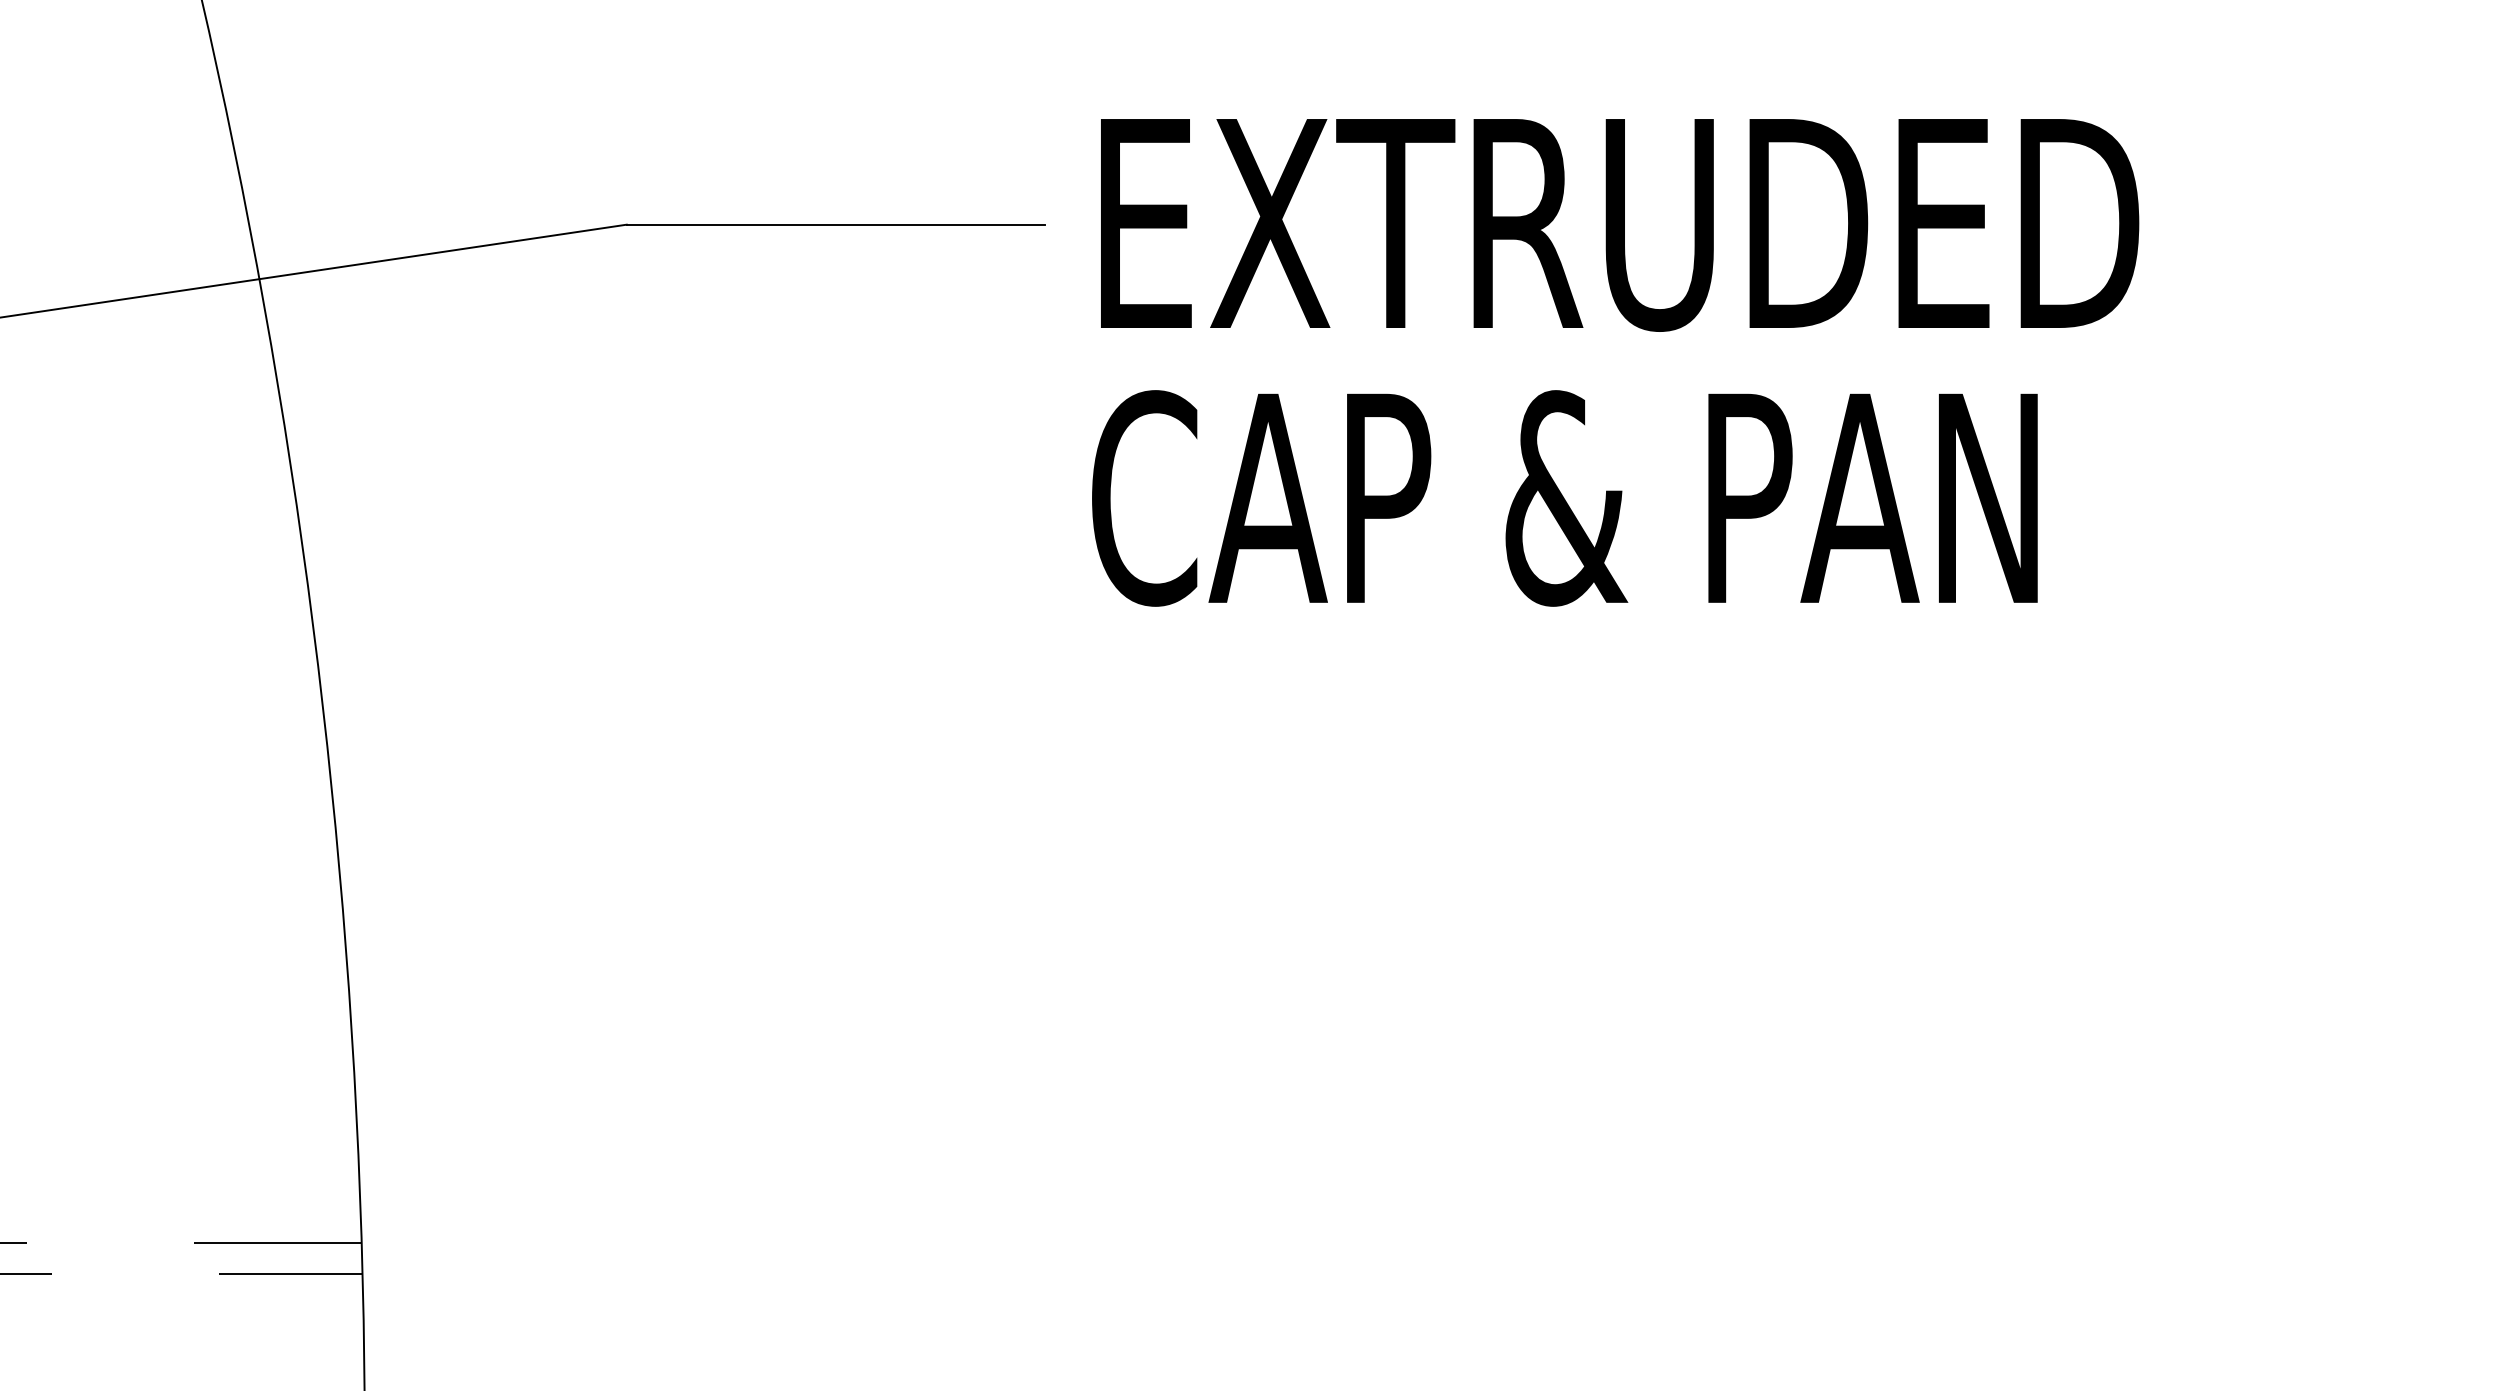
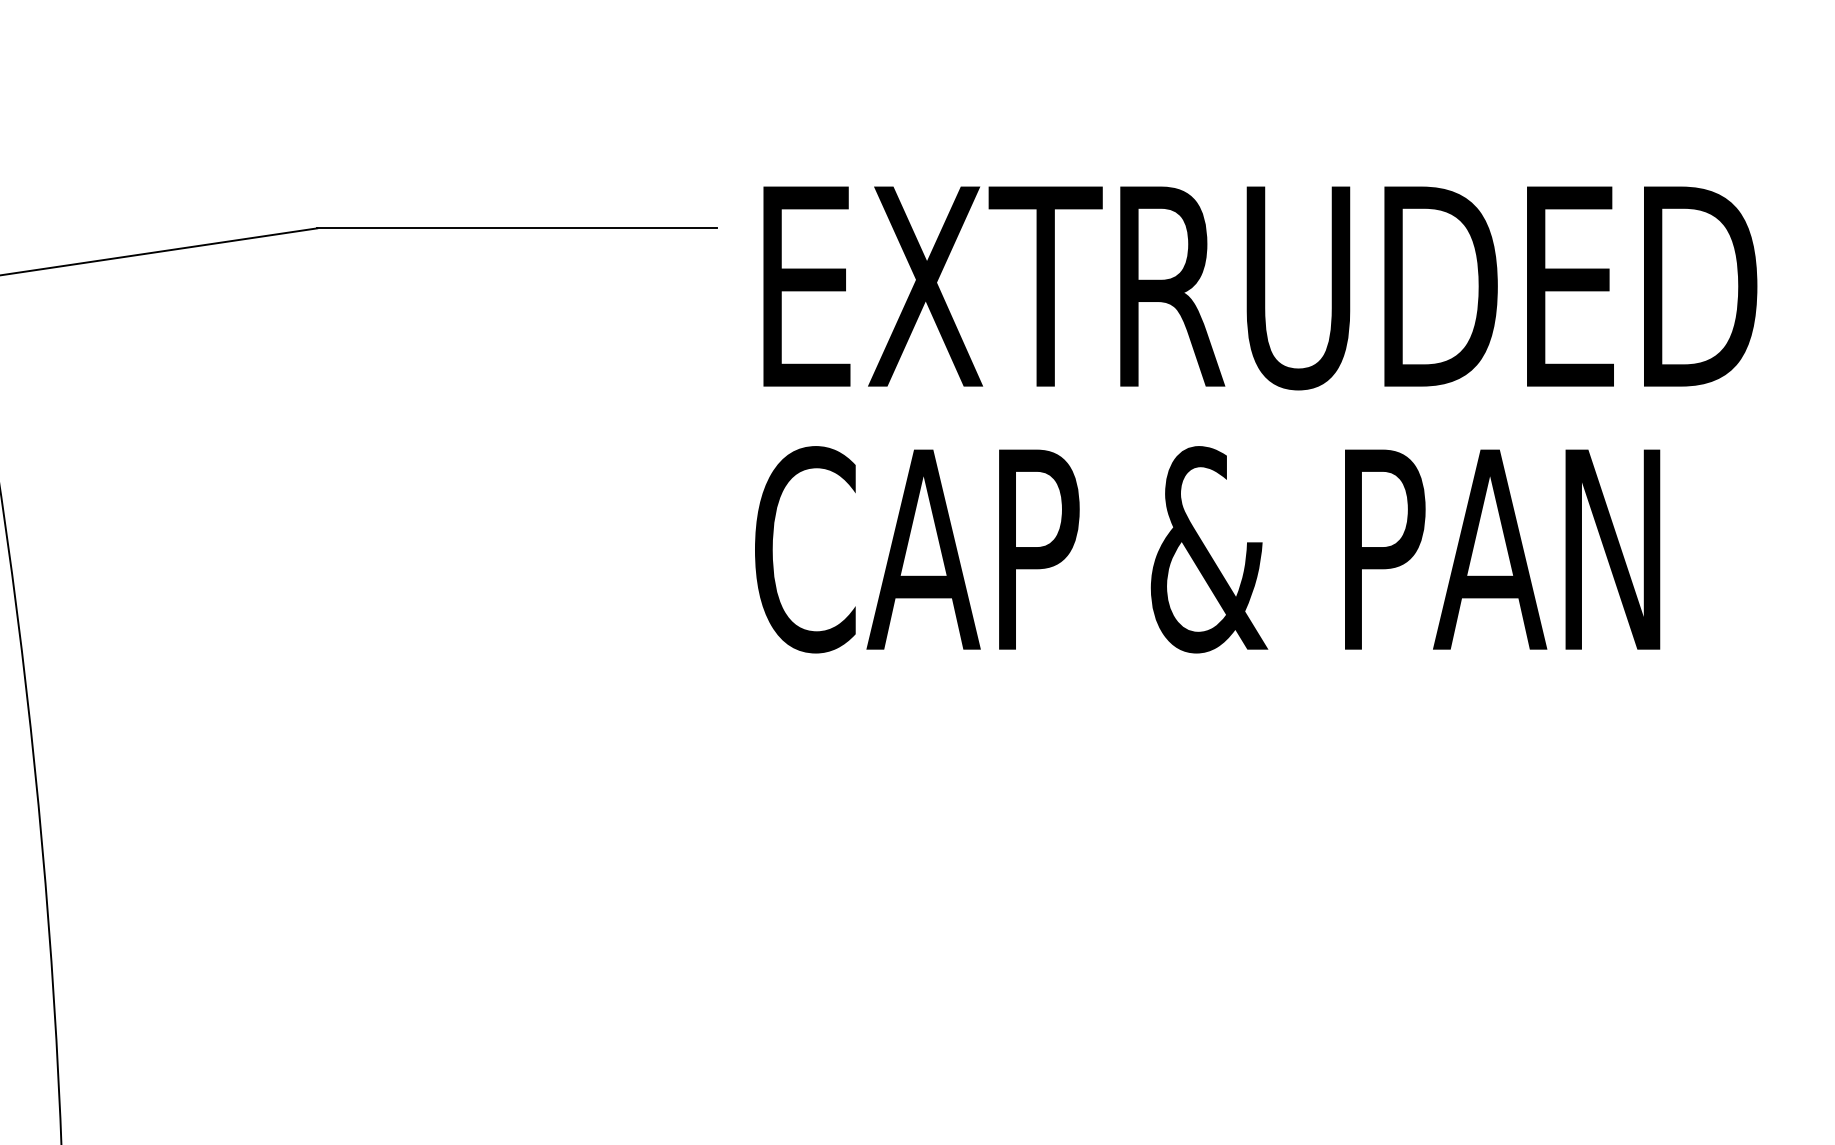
text: (1615, 362) -> (1256, 419), moved

